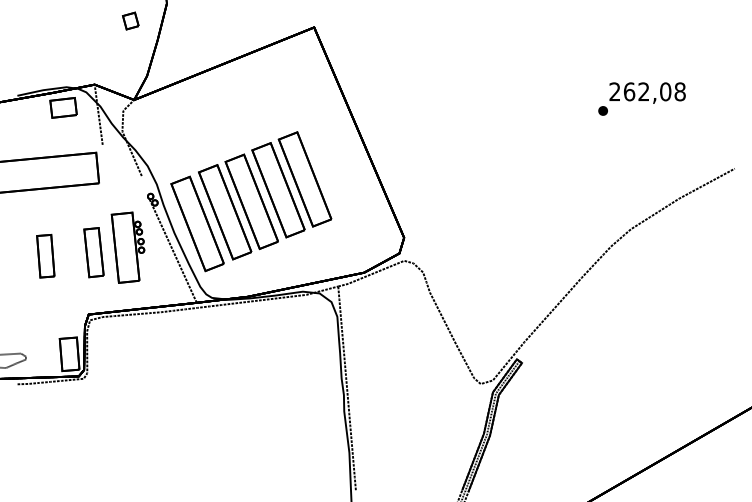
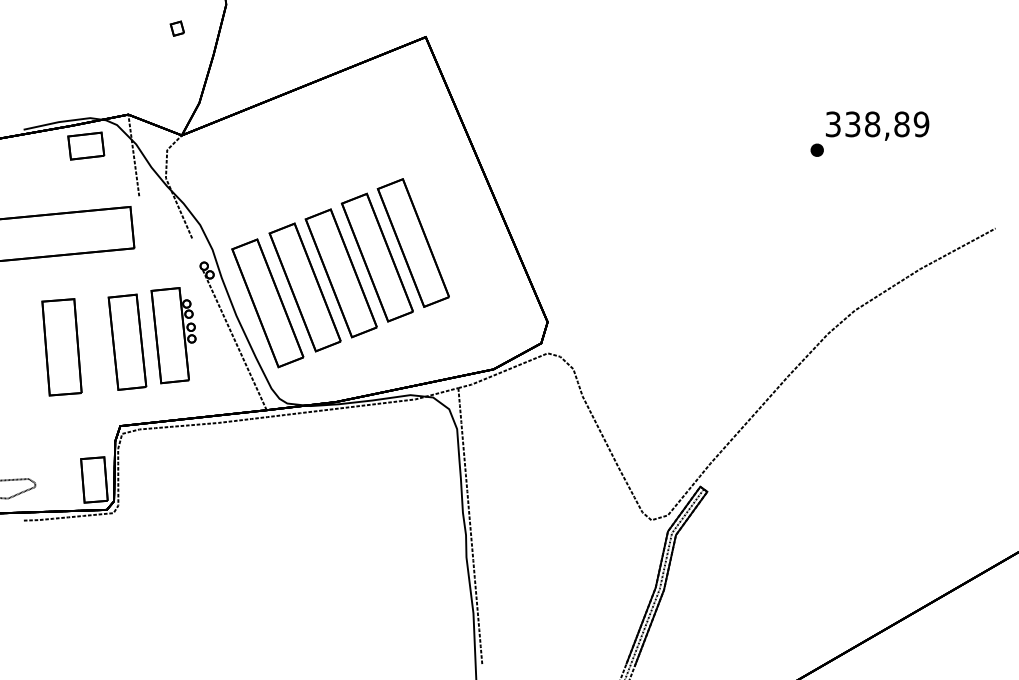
part: (130, 21) -> (176, 29), size x0.62
text: (647, 91) -> (877, 123), 262,08 -> 338,89
part: (93, 252) -> (126, 342), size x1.43
part: (45, 255) -> (61, 346), size x1.67

